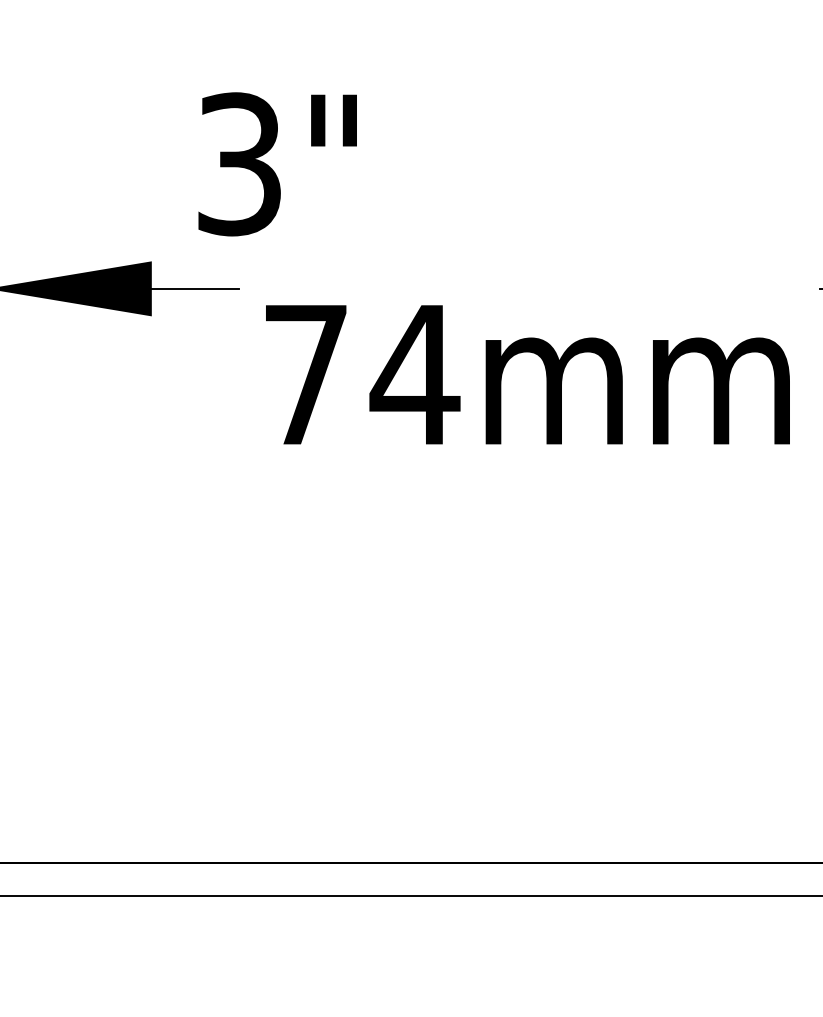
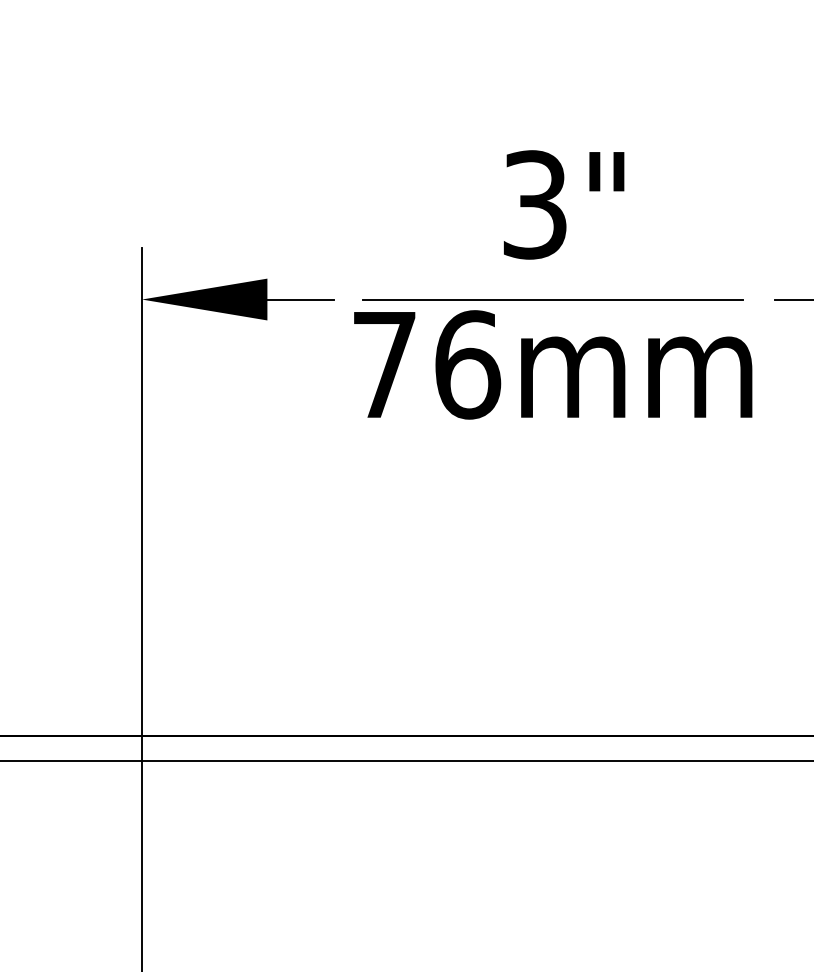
text: (278, 163) -> (564, 204), moved
line: (527, 288) -> (552, 299), added
text: (413, 374) -> (466, 364), 74mm -> 76mm

